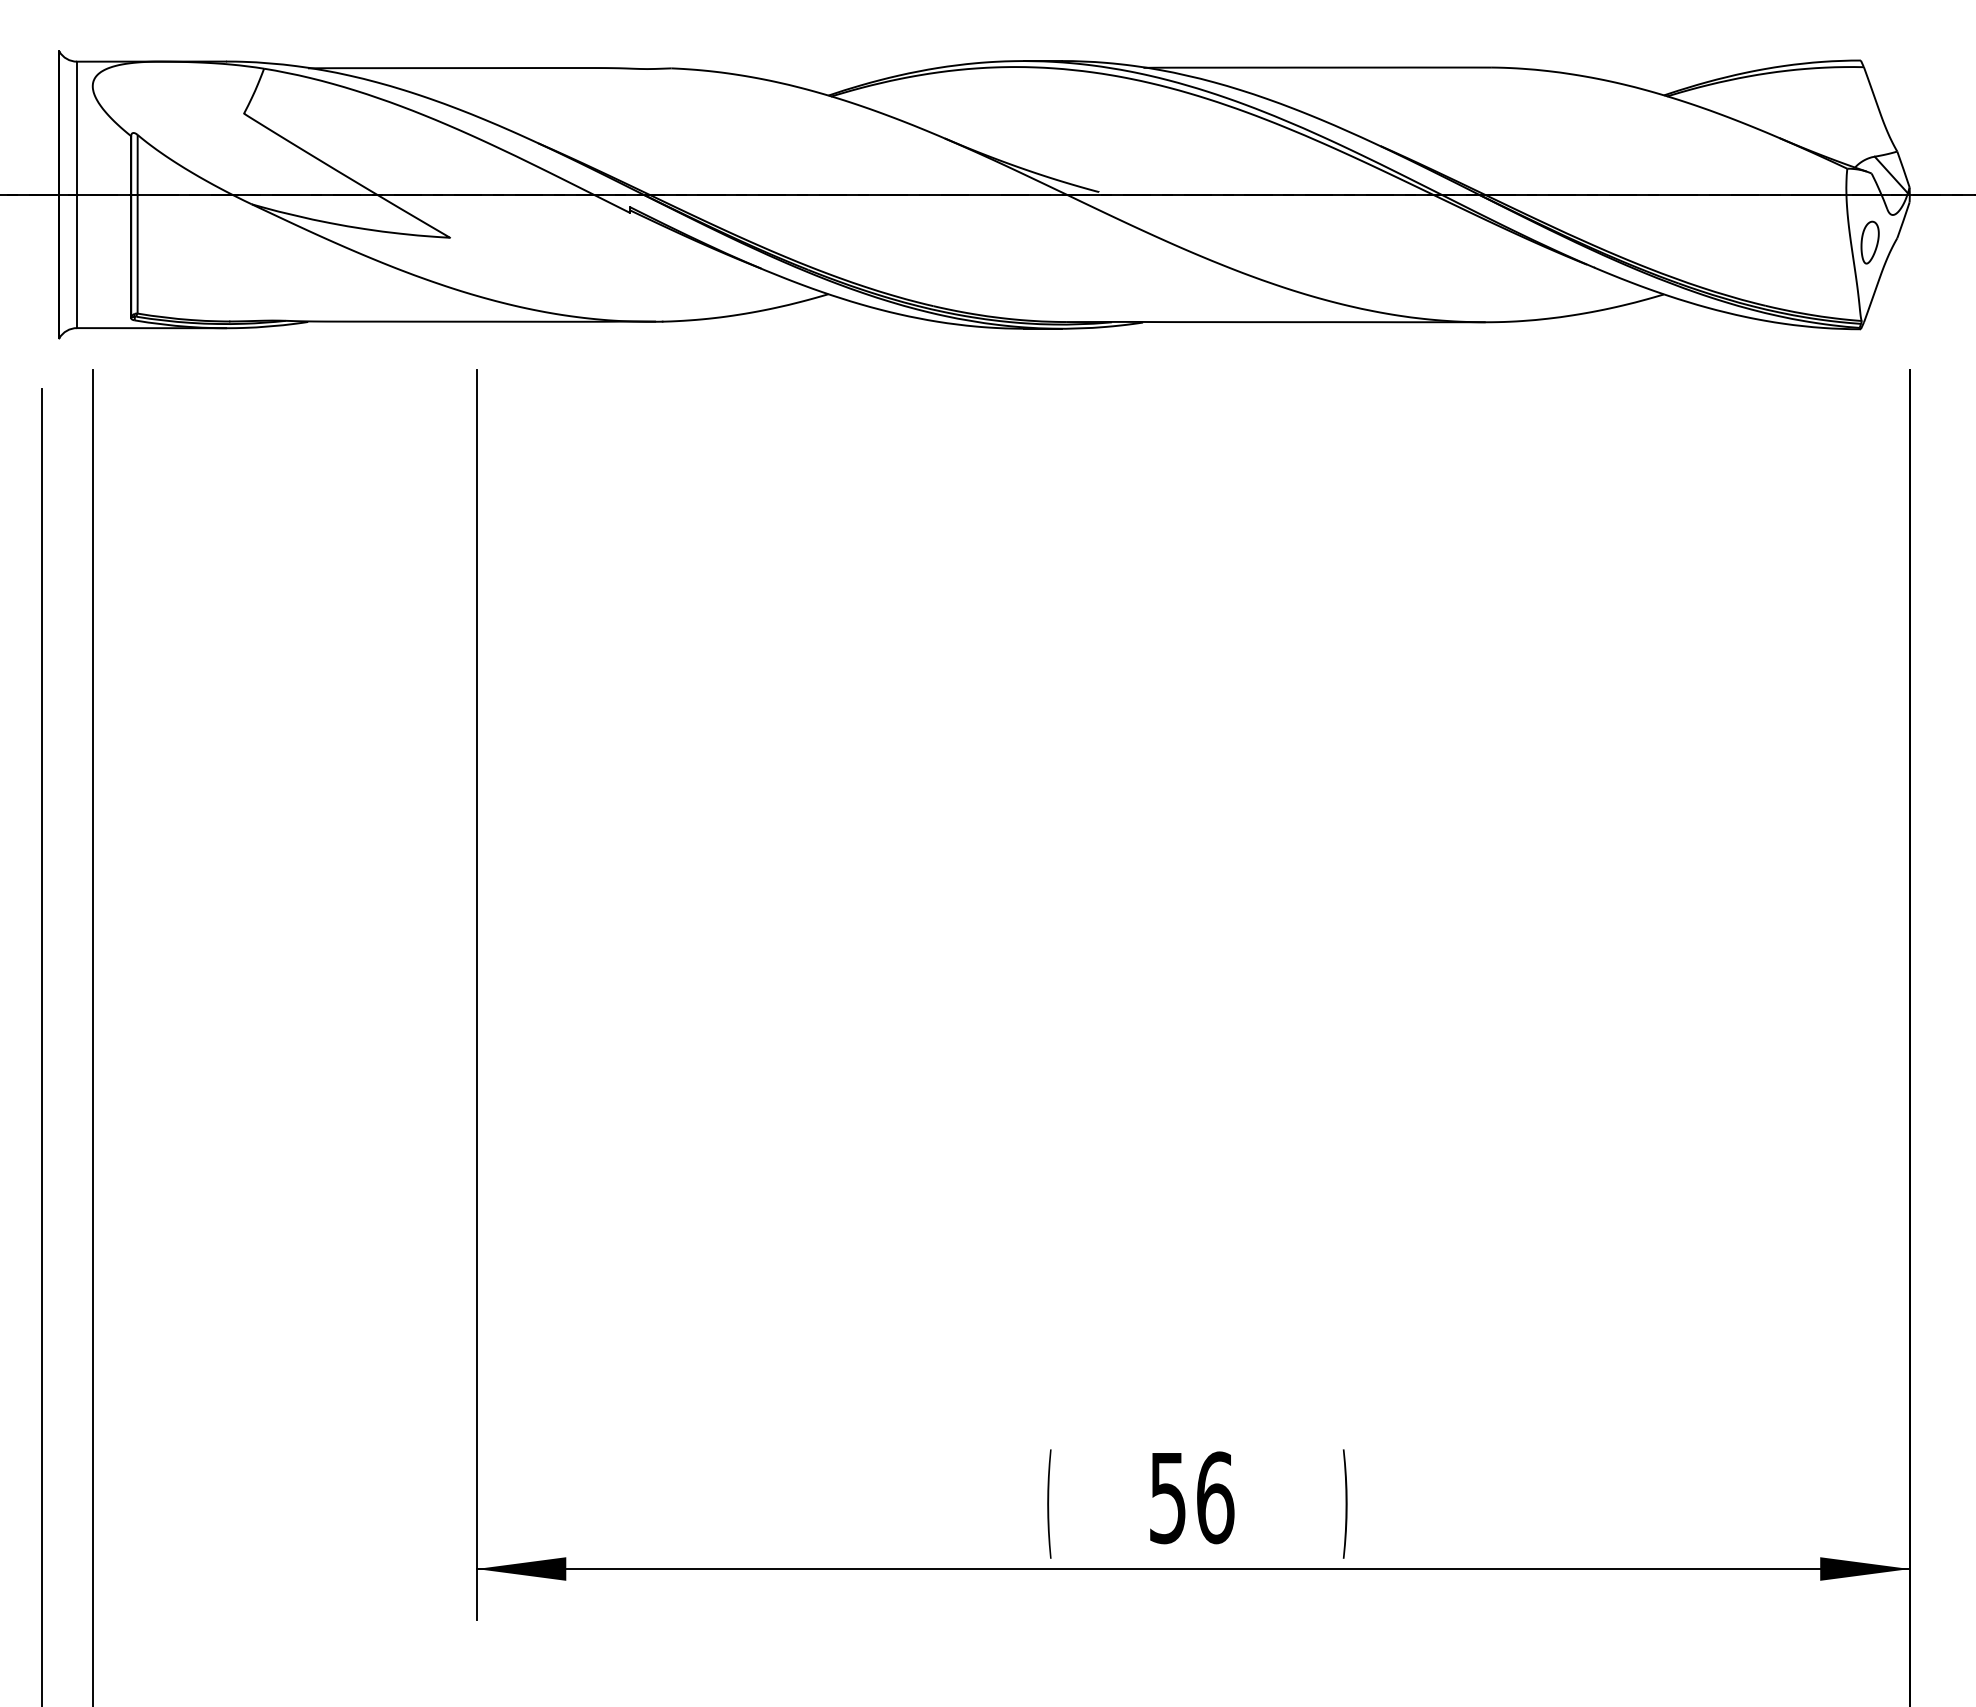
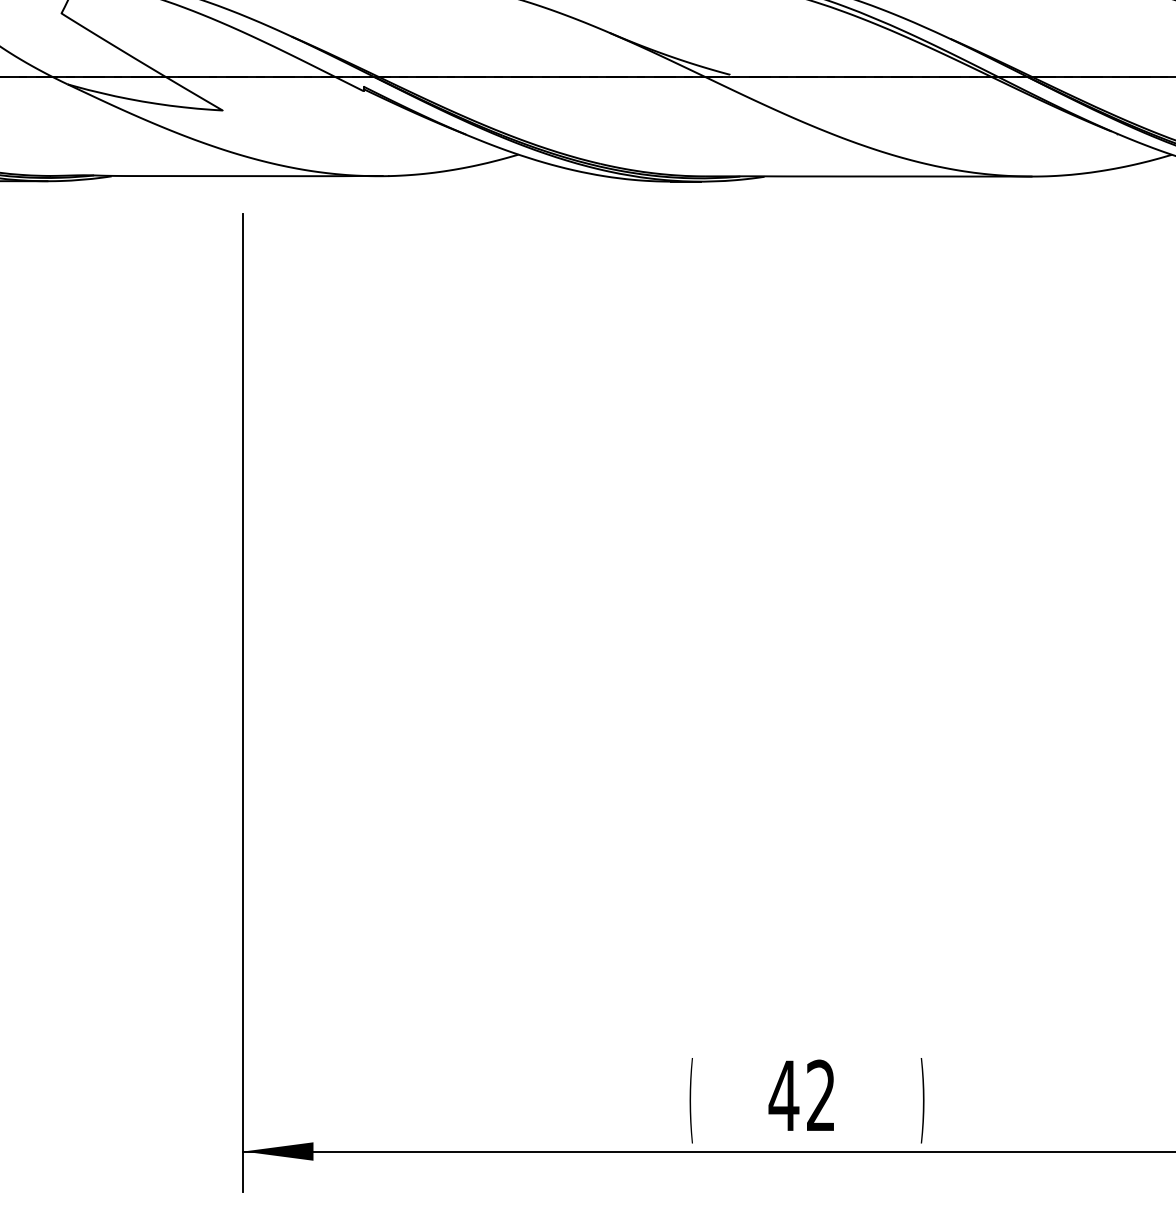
text: (1191, 1497) -> (802, 1095), 56 -> 42

